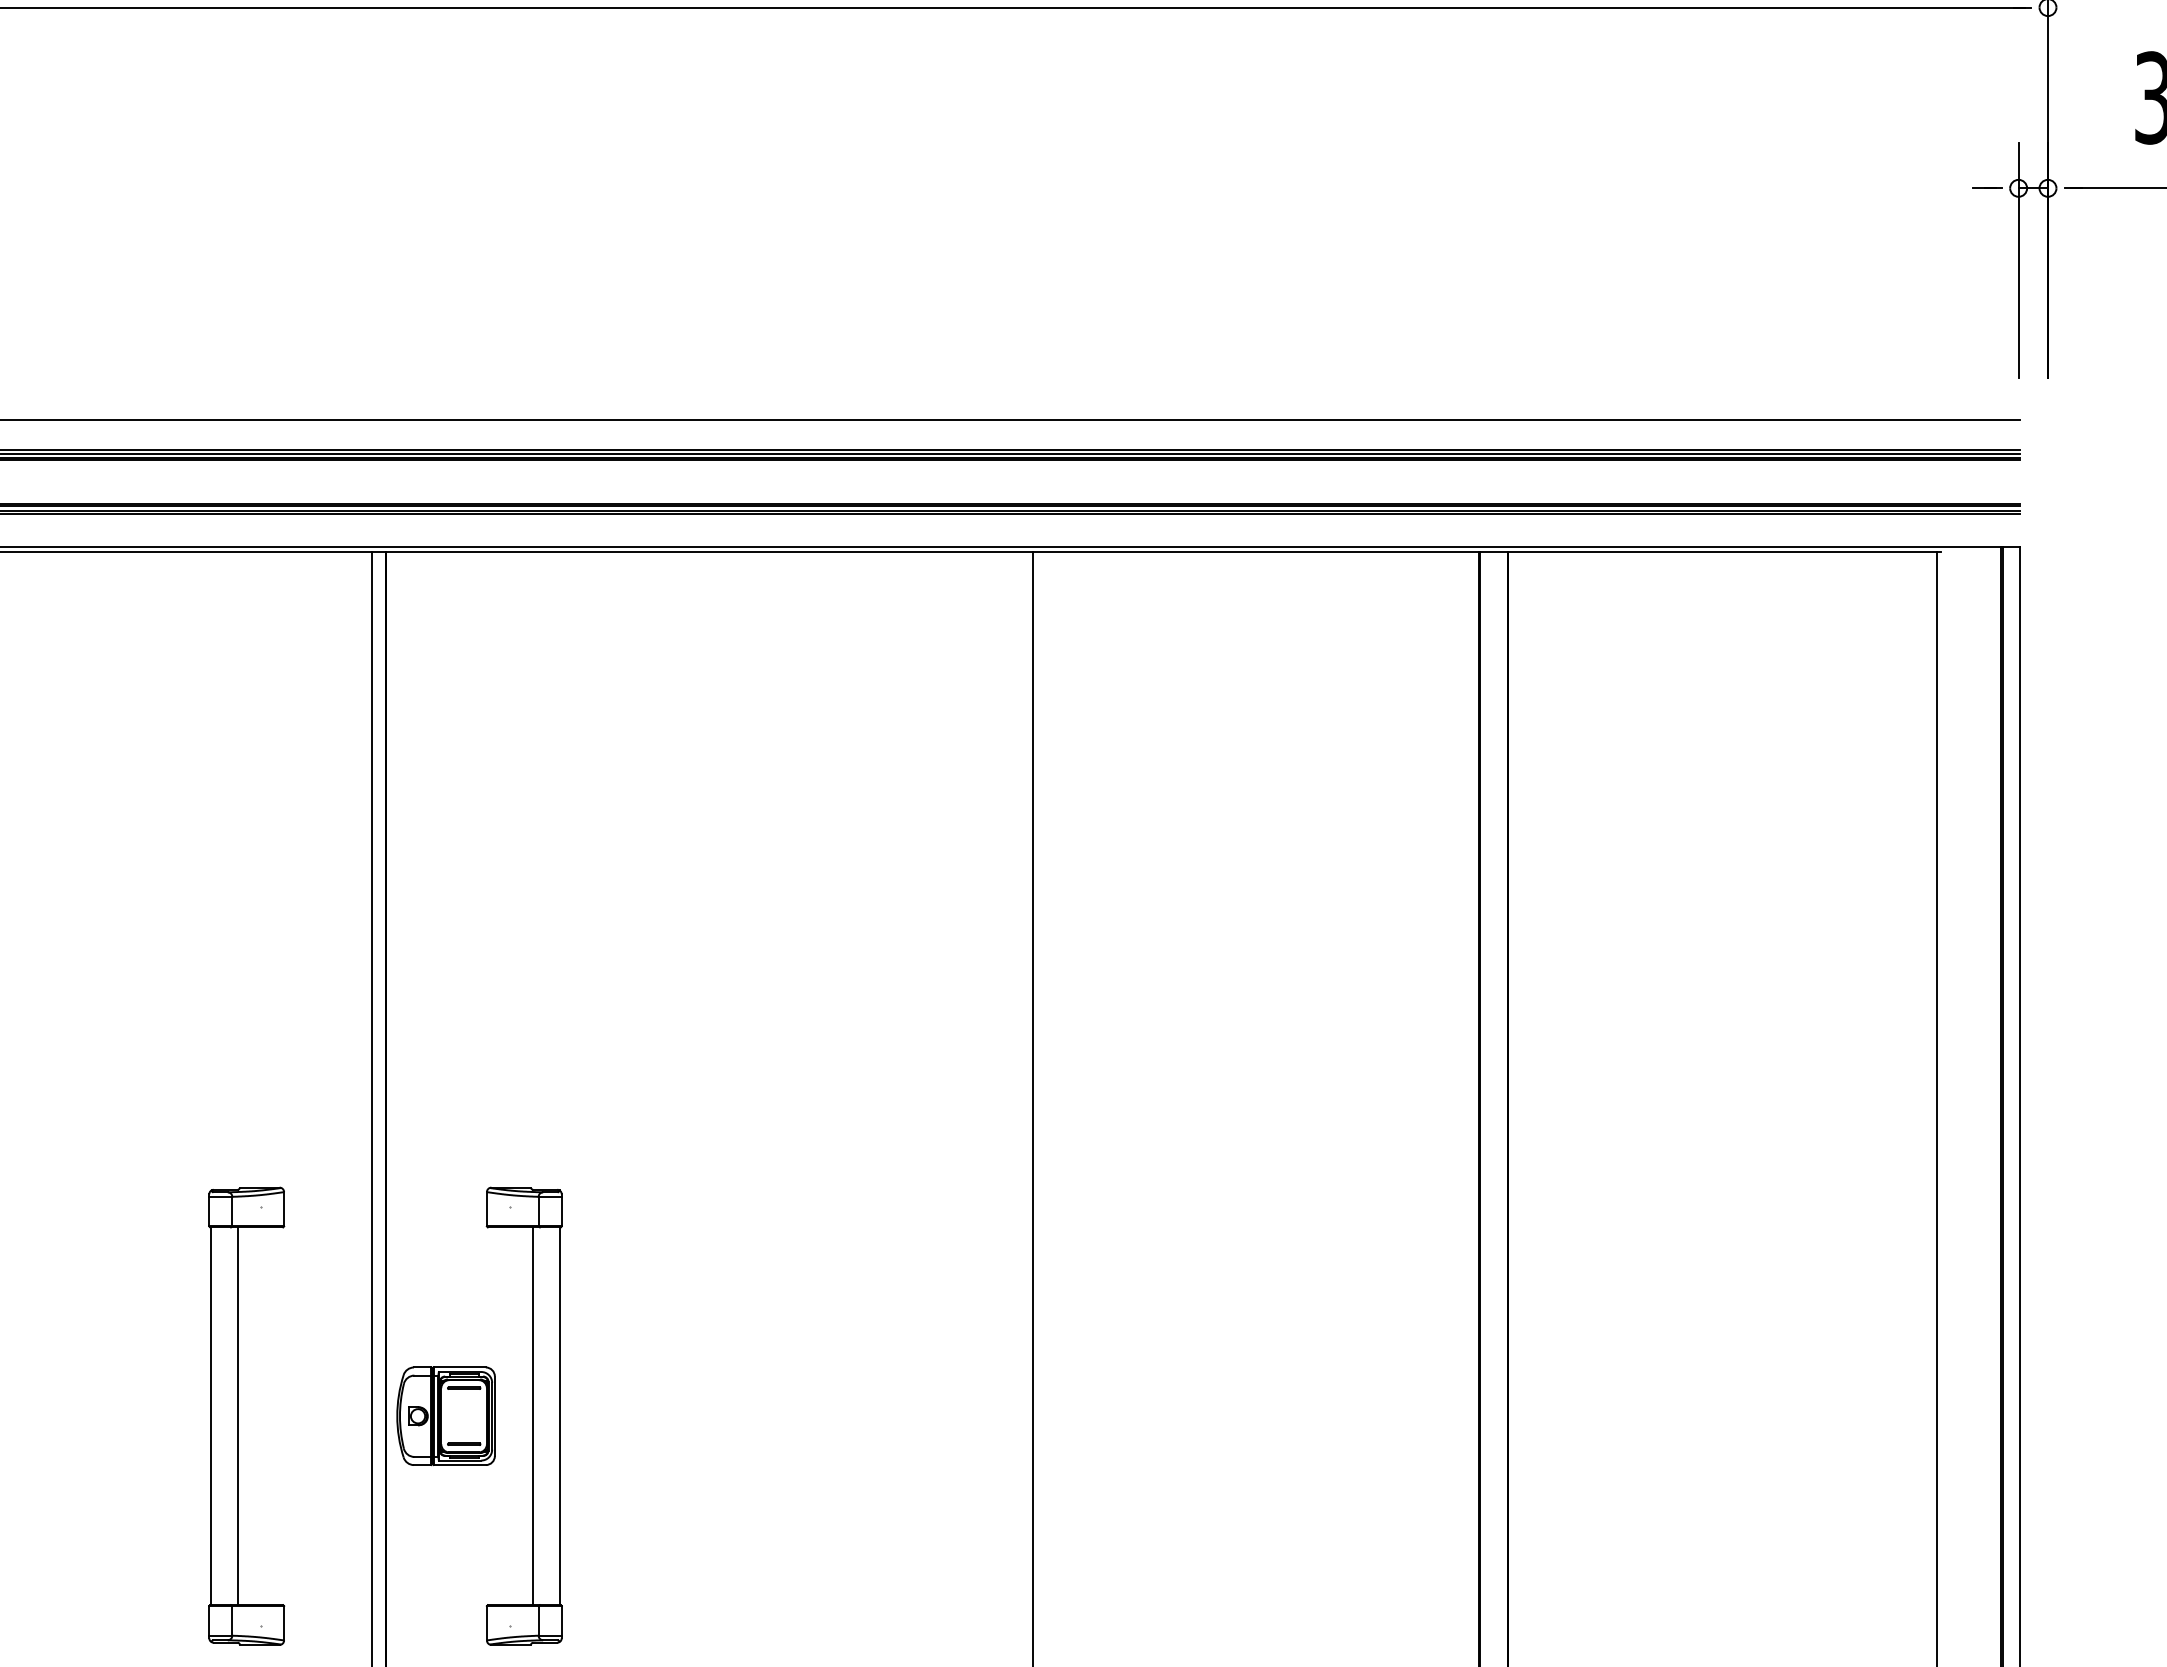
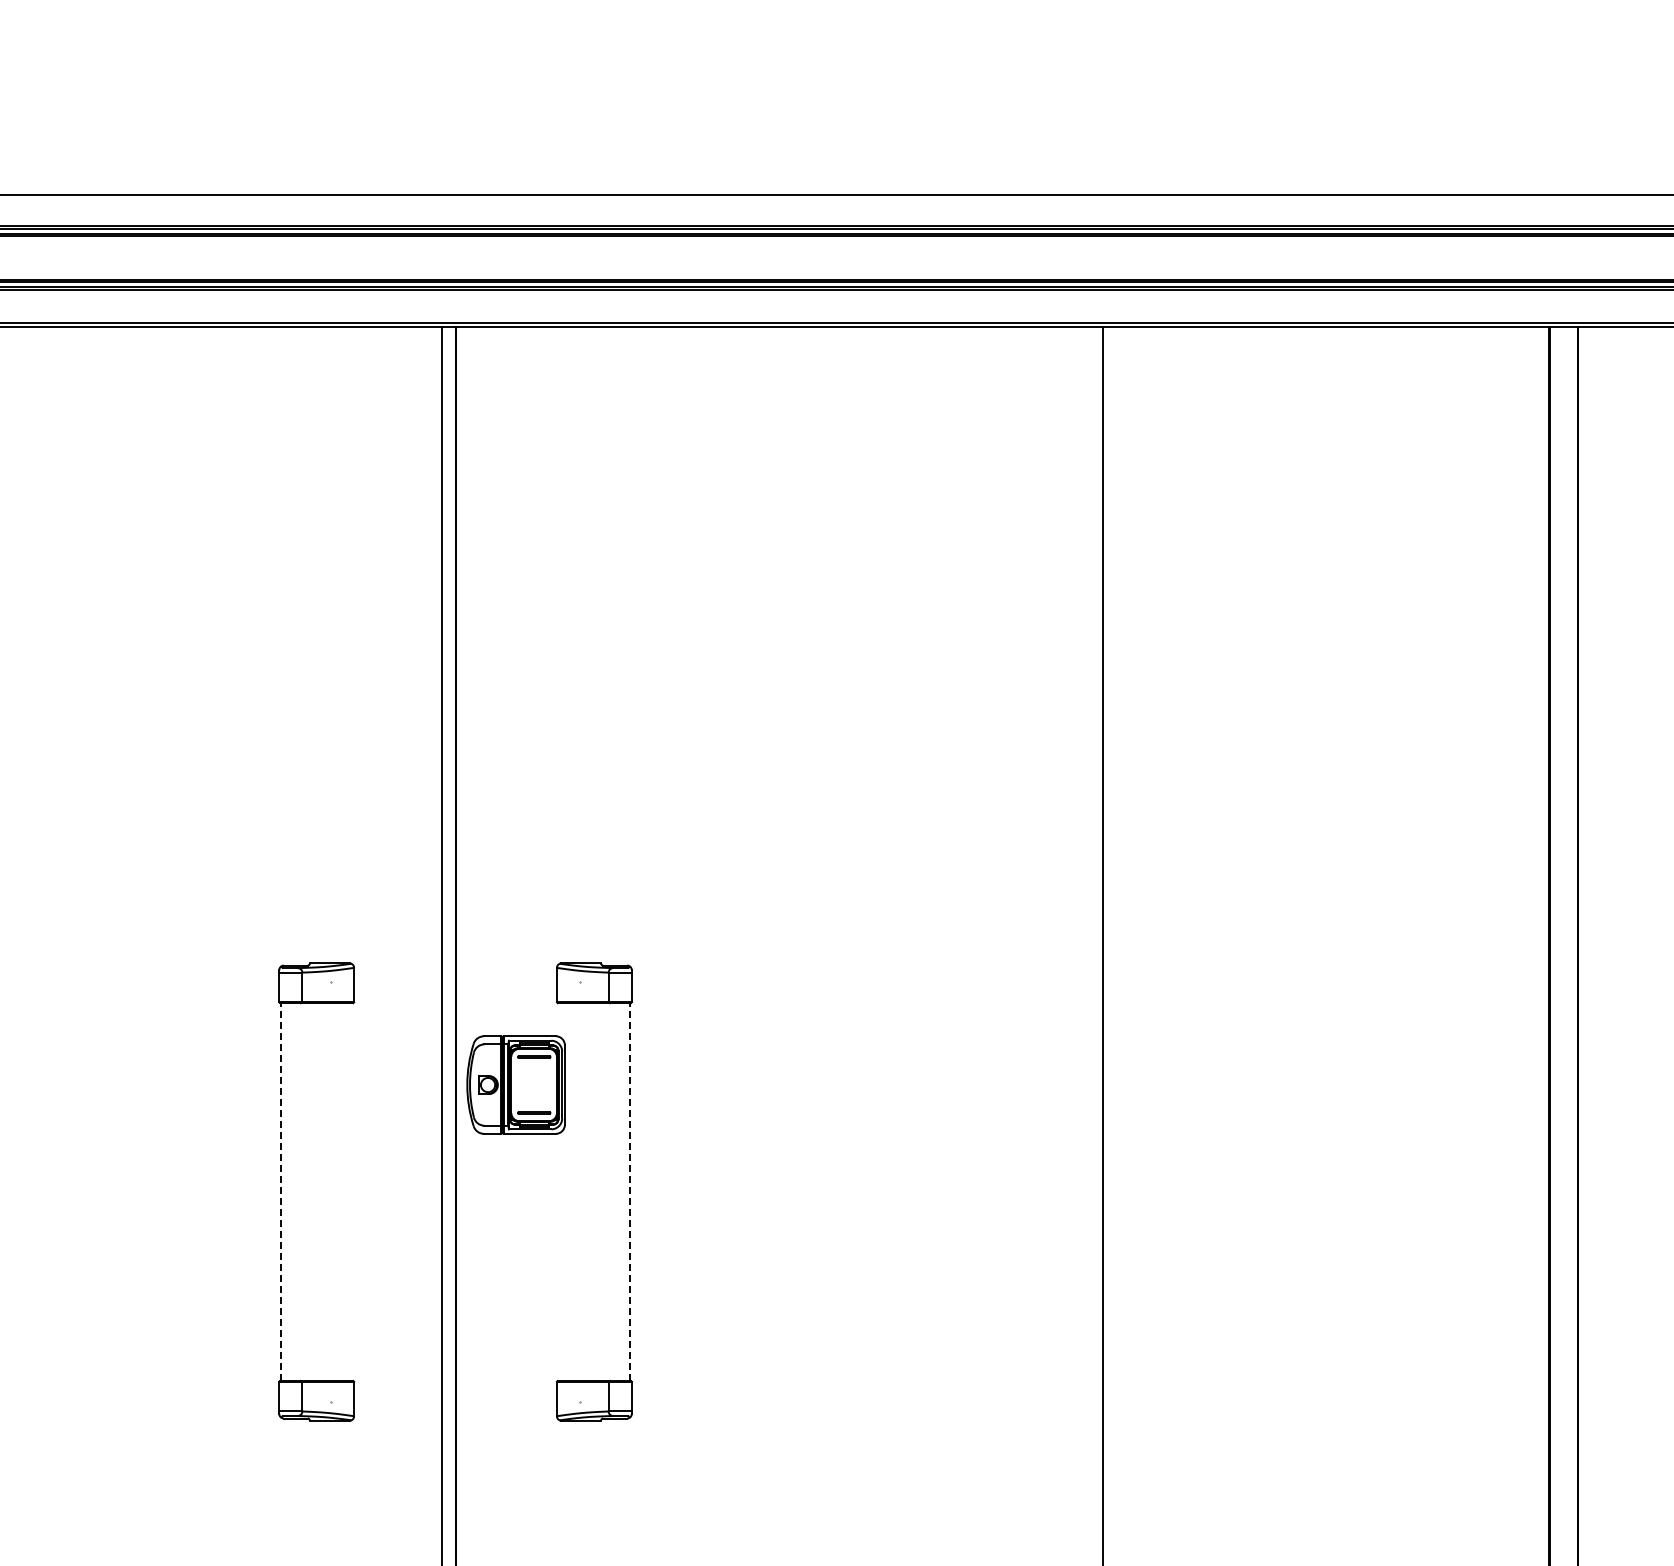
line: (210, 1416) -> (280, 1192), solid -> dashed
line: (237, 1416) -> (307, 1192), removed
part: (445, 1416) -> (515, 1085), moved
line: (533, 1416) -> (603, 1192), removed
line: (560, 1416) -> (630, 1192), solid -> dashed

